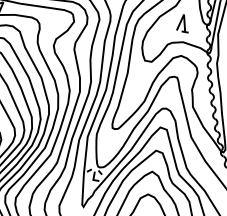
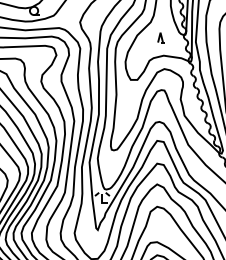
part: (184, 23) -> (161, 37), size x0.6

